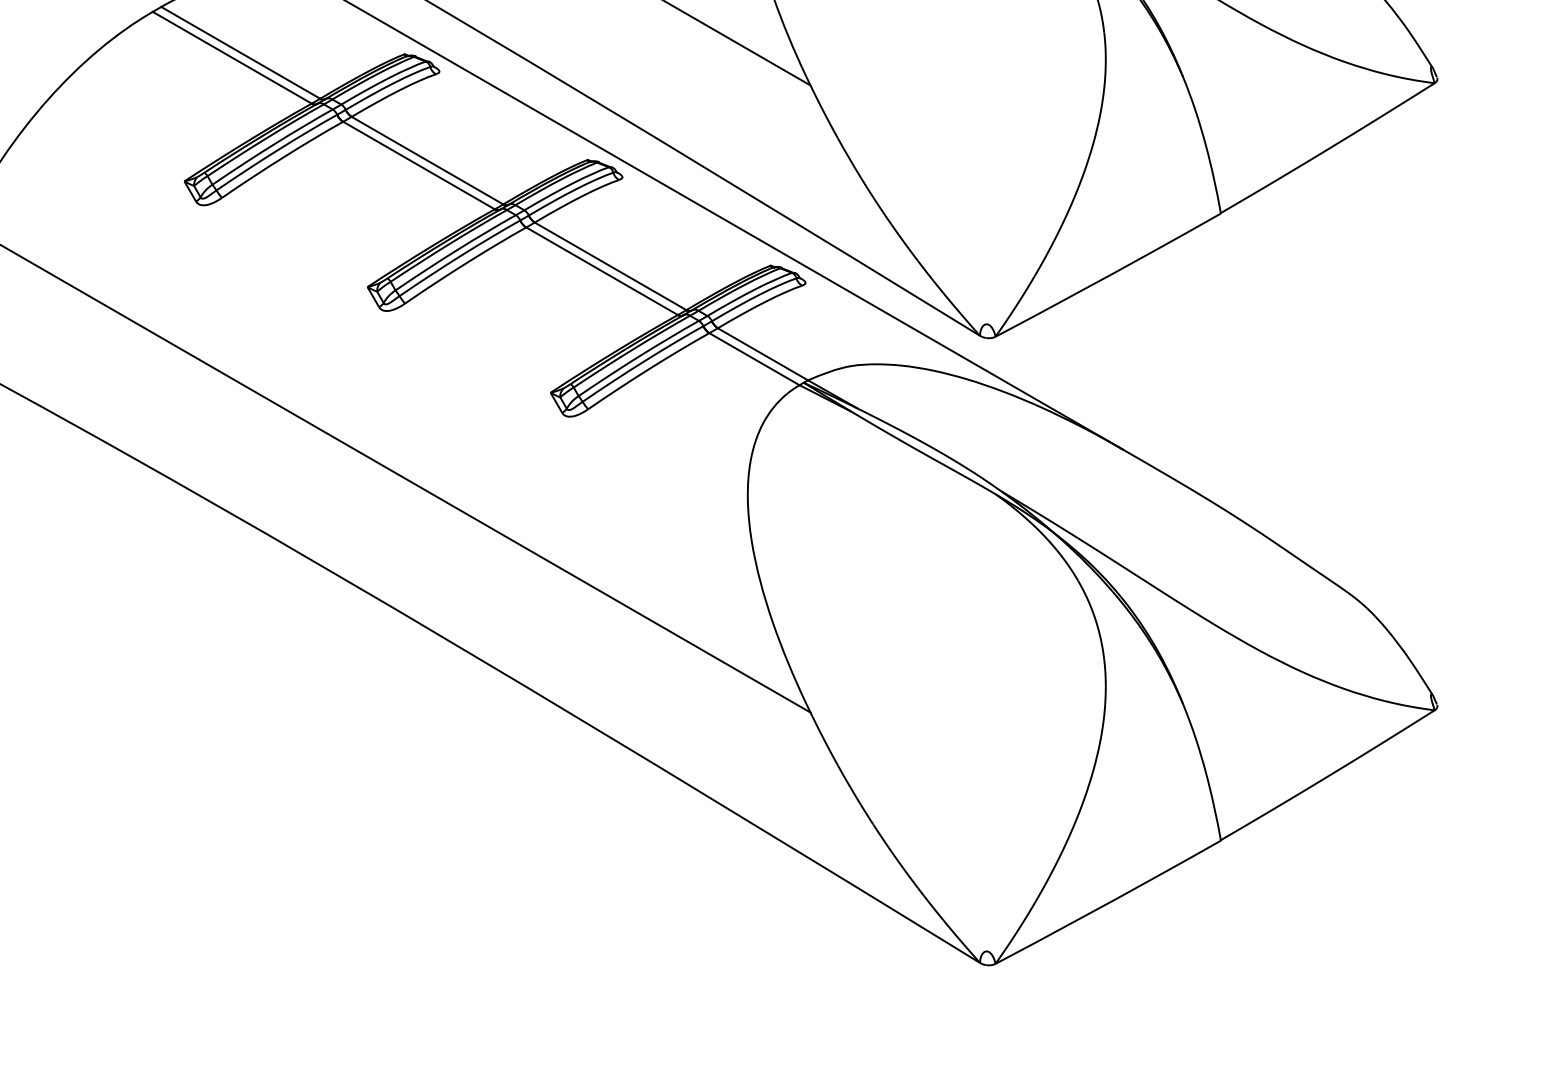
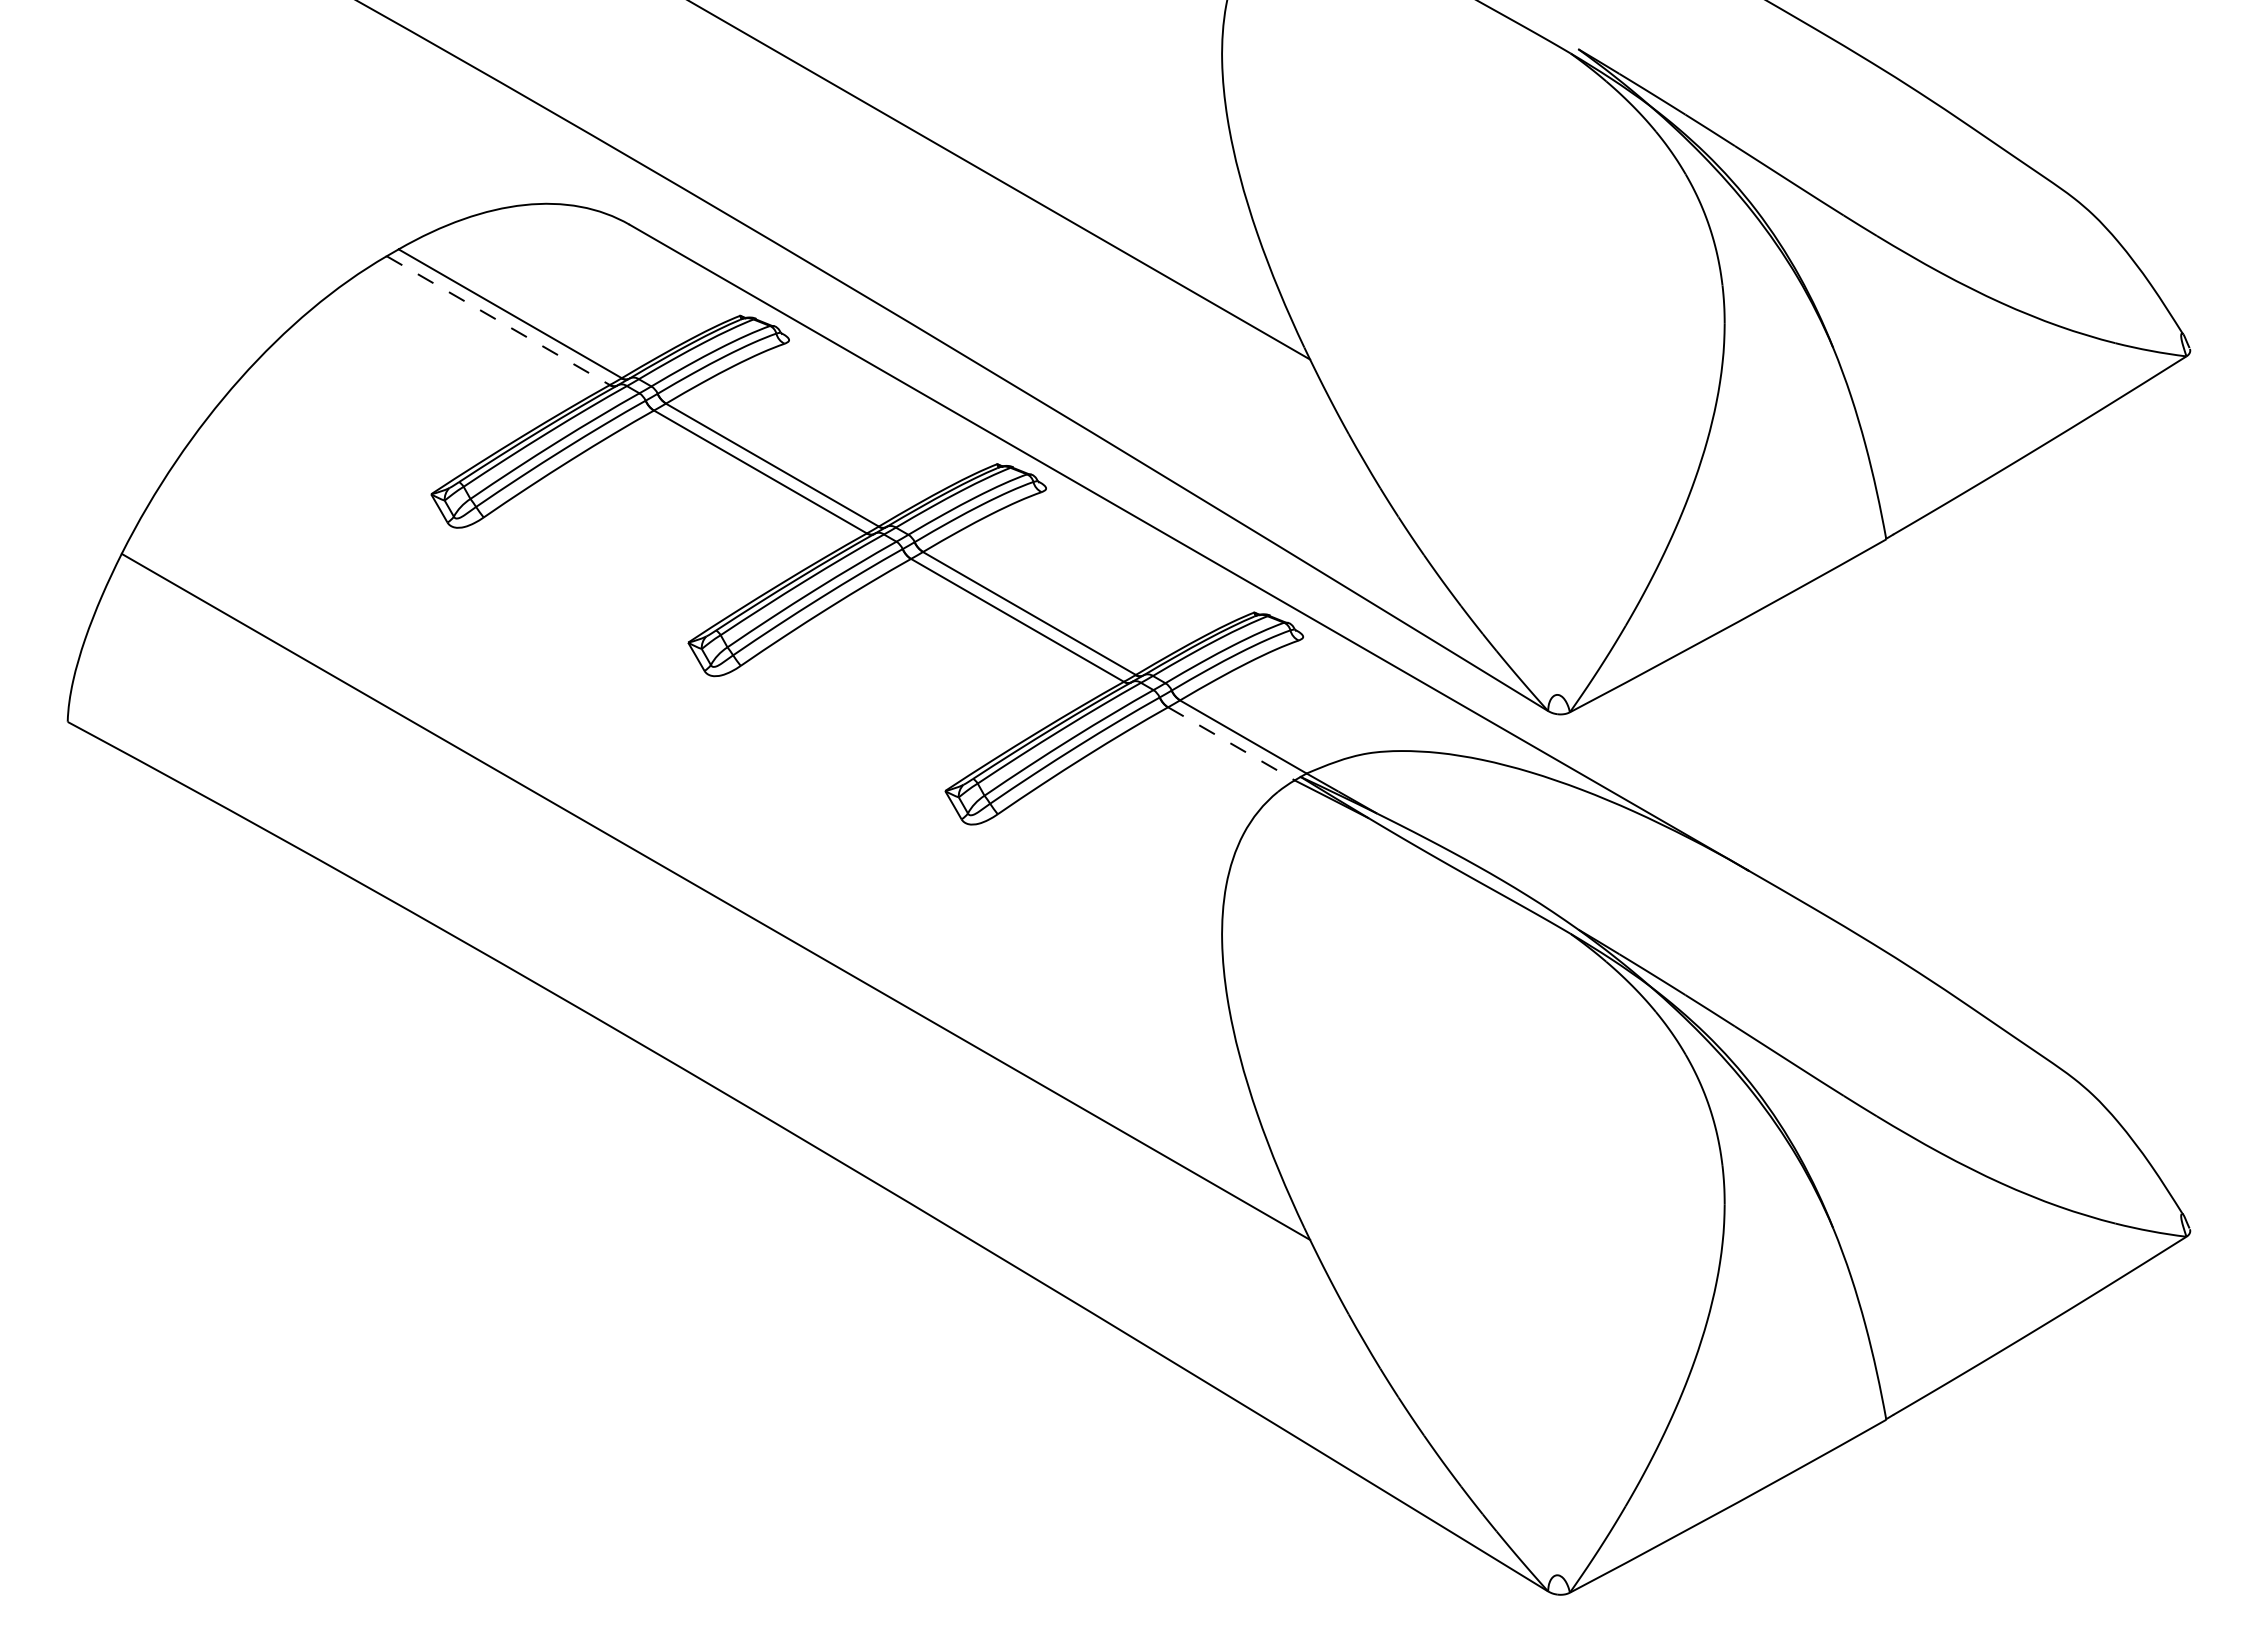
line: (232, 57) -> (498, 320), solid -> dashed
line: (754, 359) -> (1231, 744), solid -> dashed

